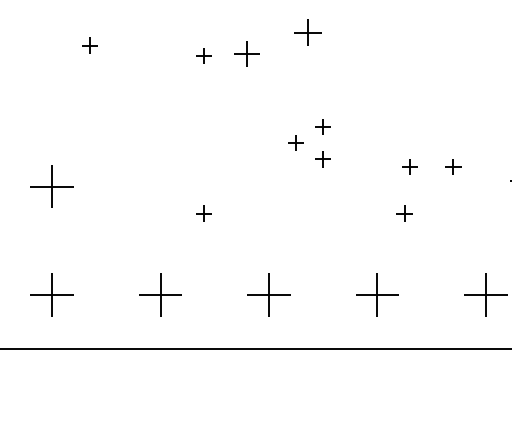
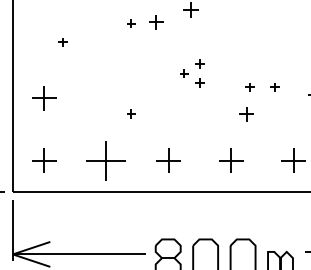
part: (89, 45) -> (62, 42), moved
part: (404, 212) -> (246, 113), size x1.6
part: (160, 294) -> (106, 160), size x1.6

